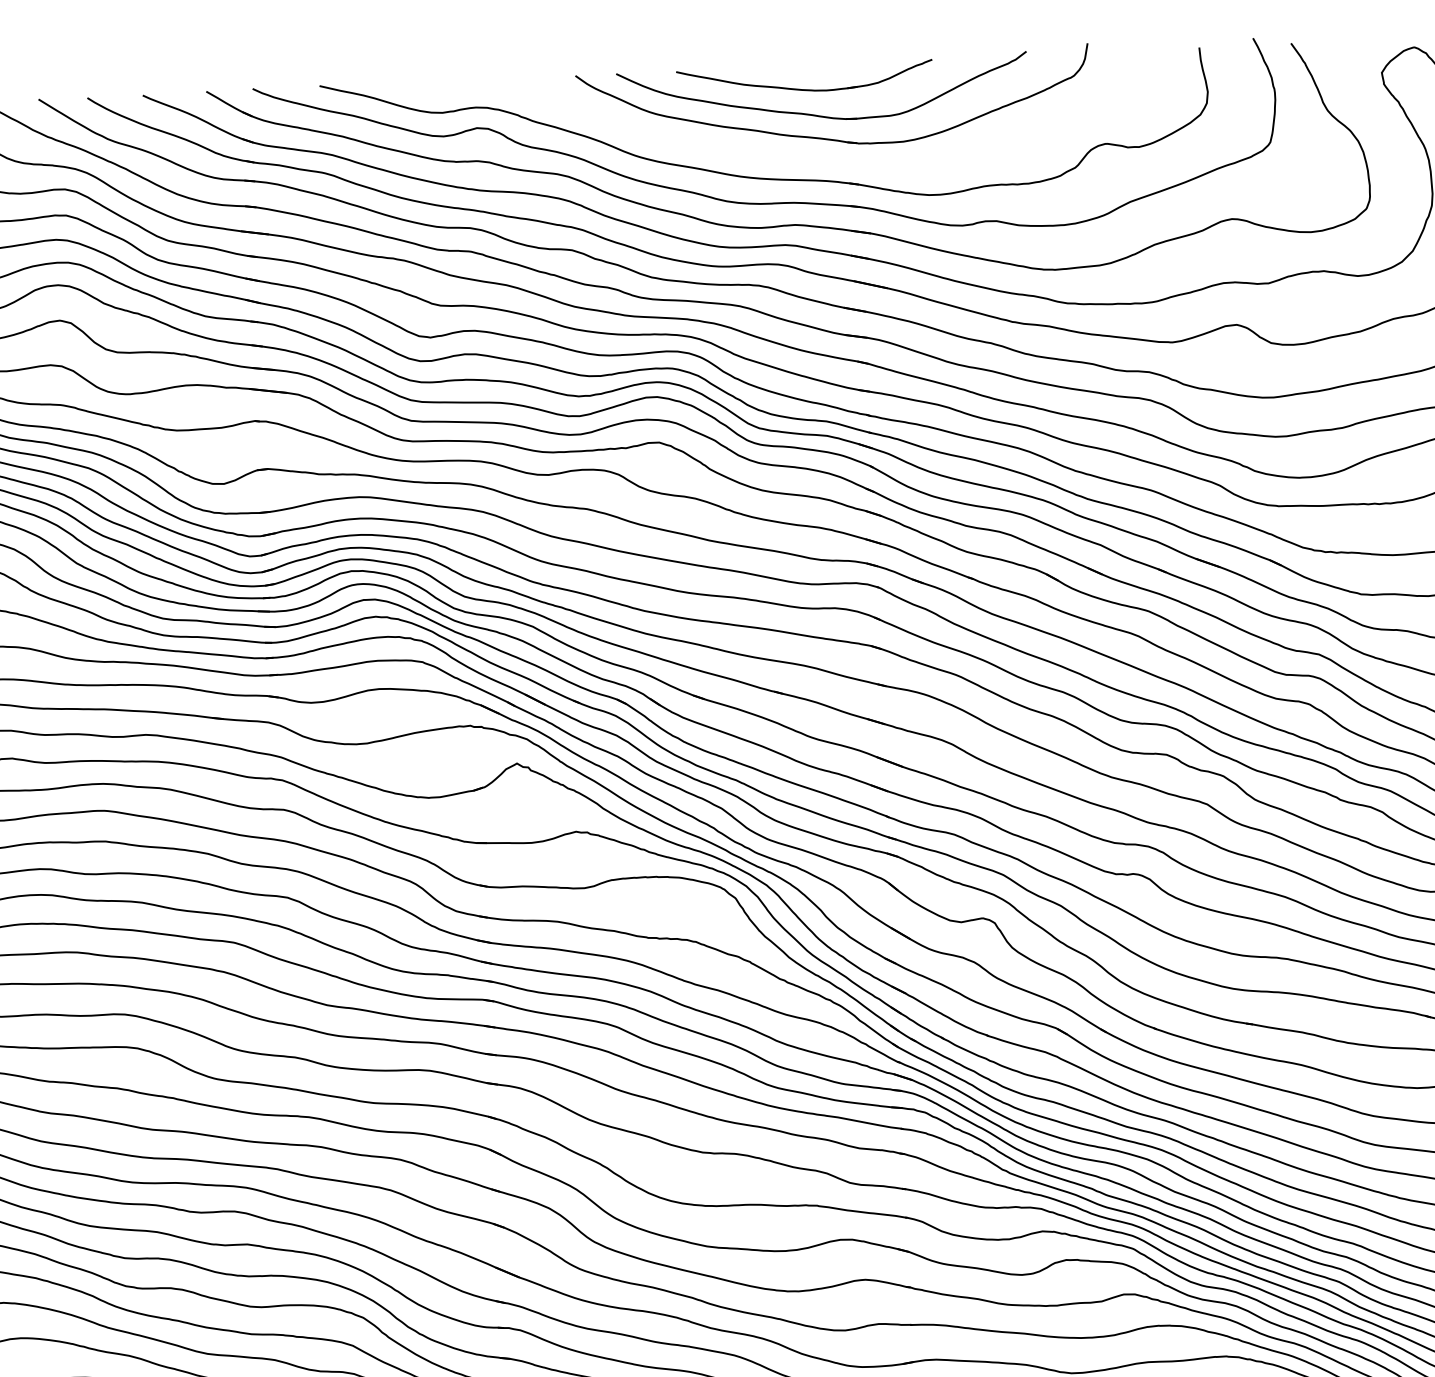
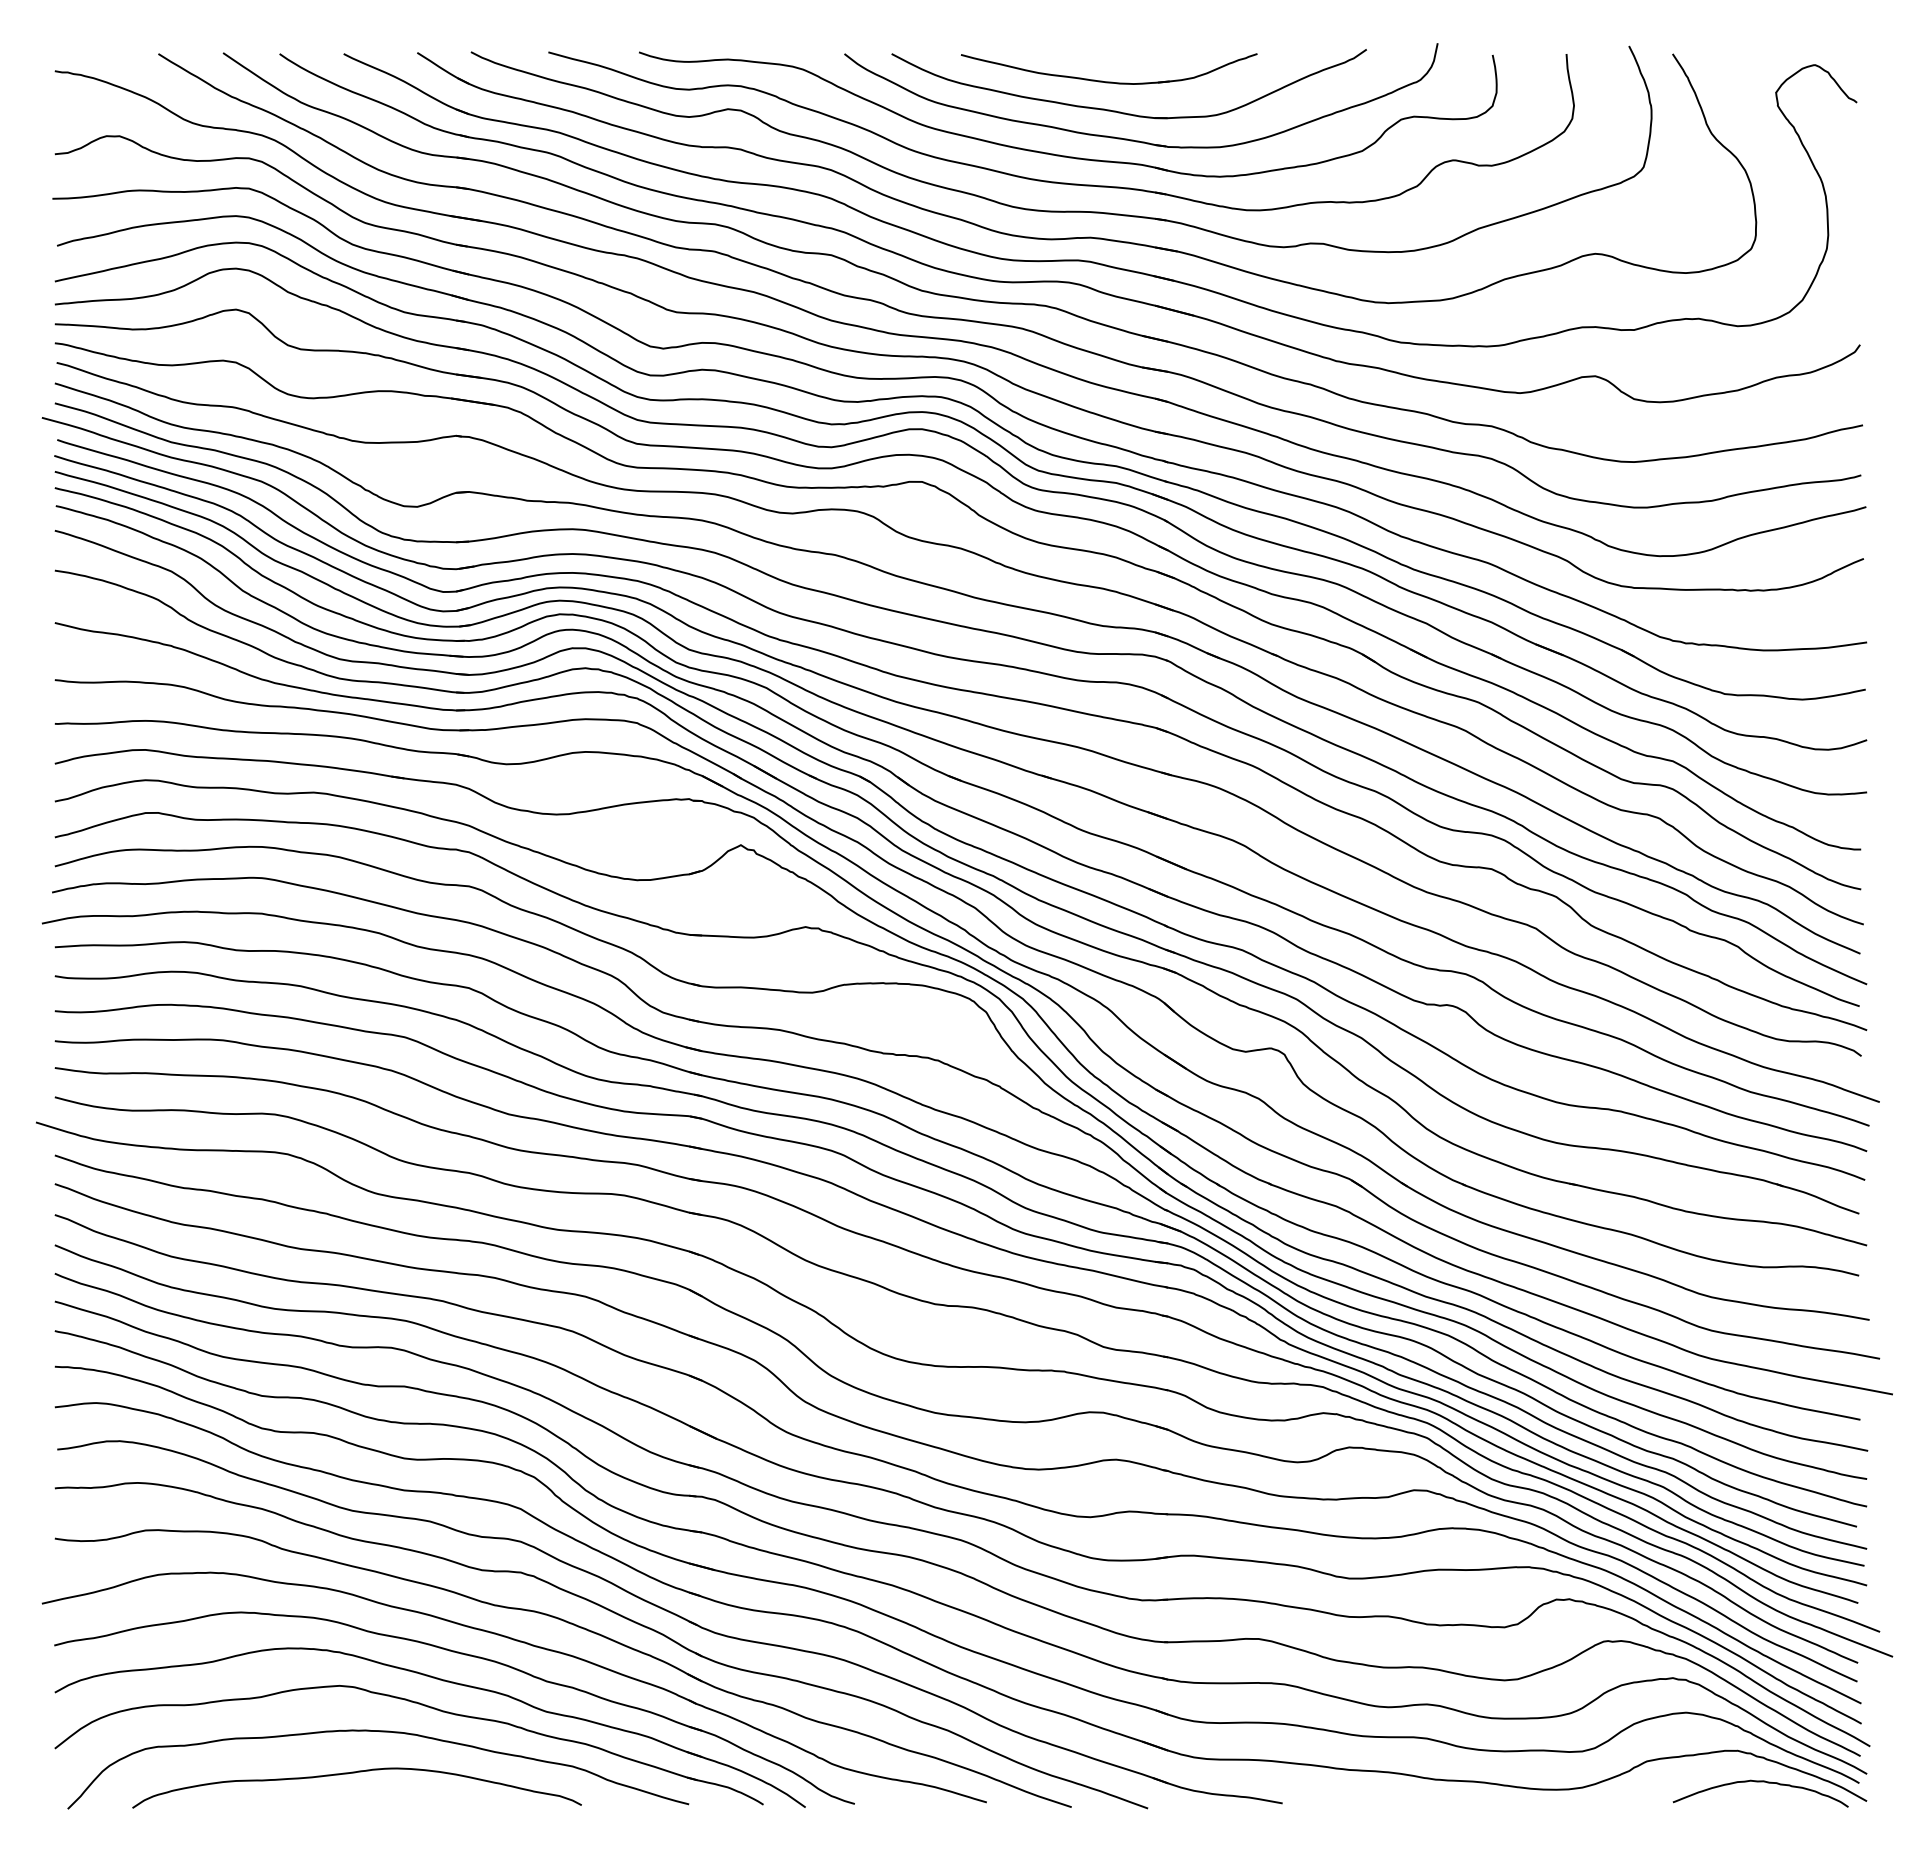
part: (765, 154) -> (1059, 154), added

